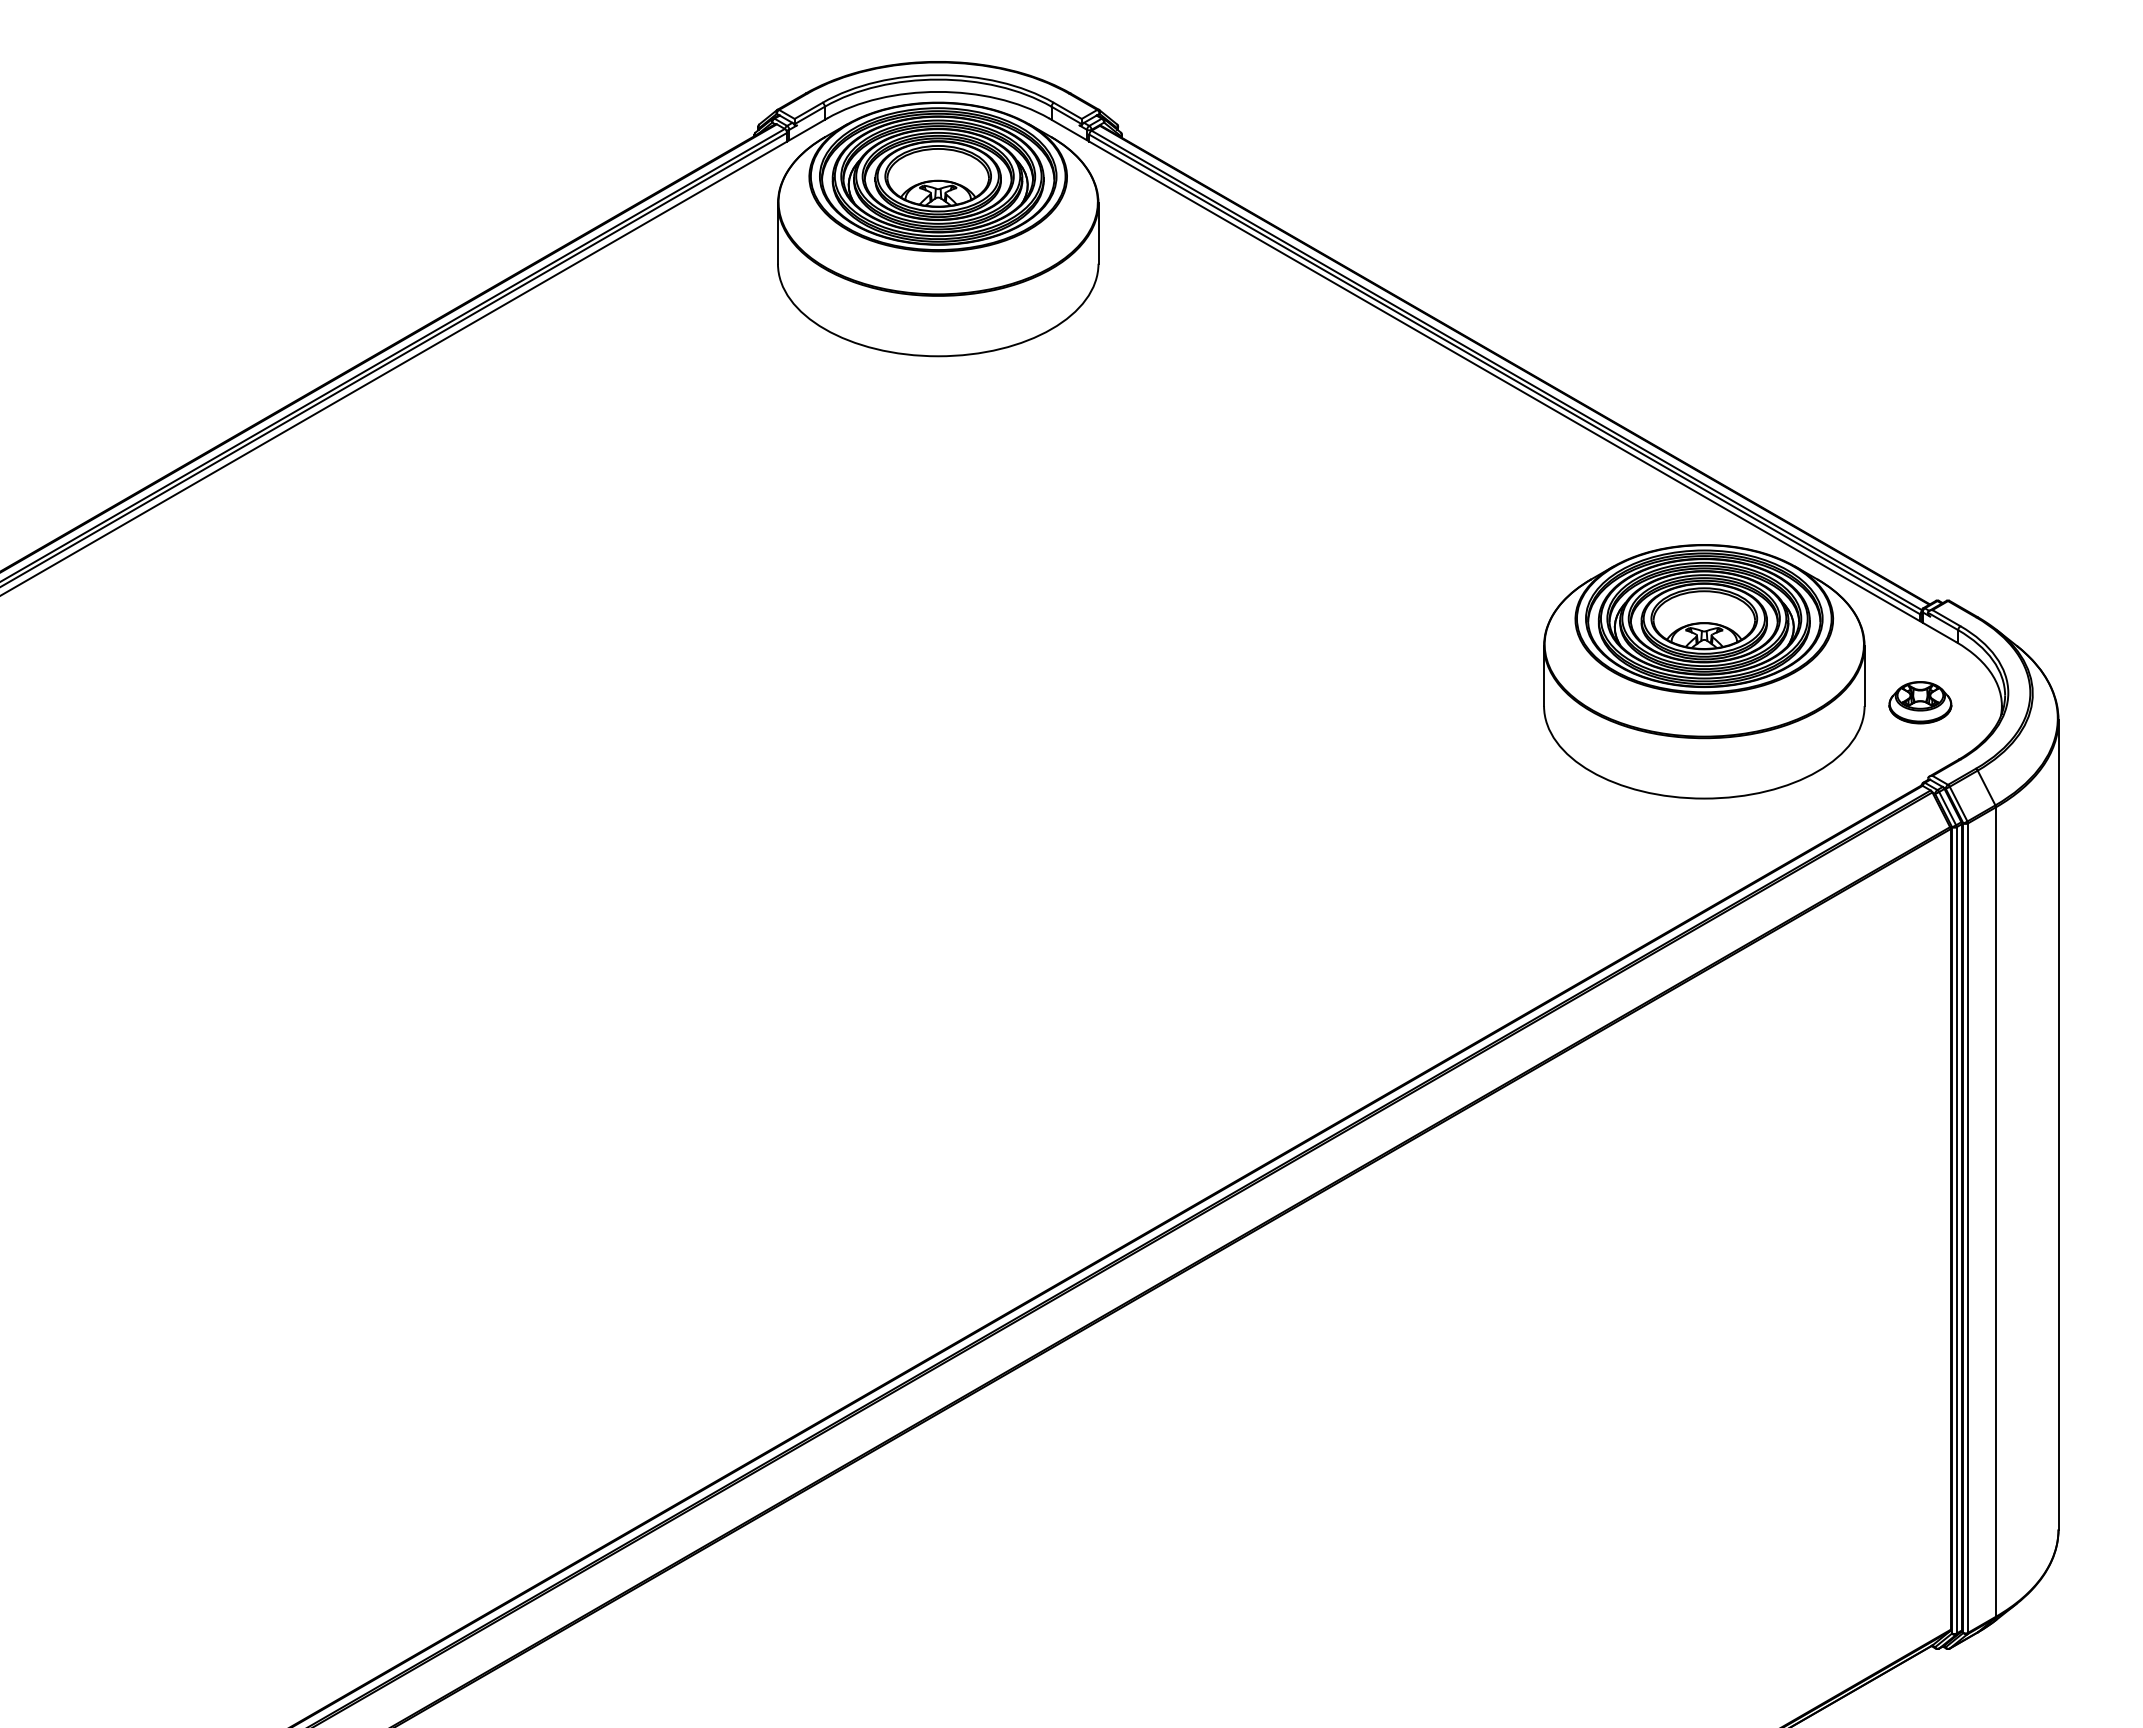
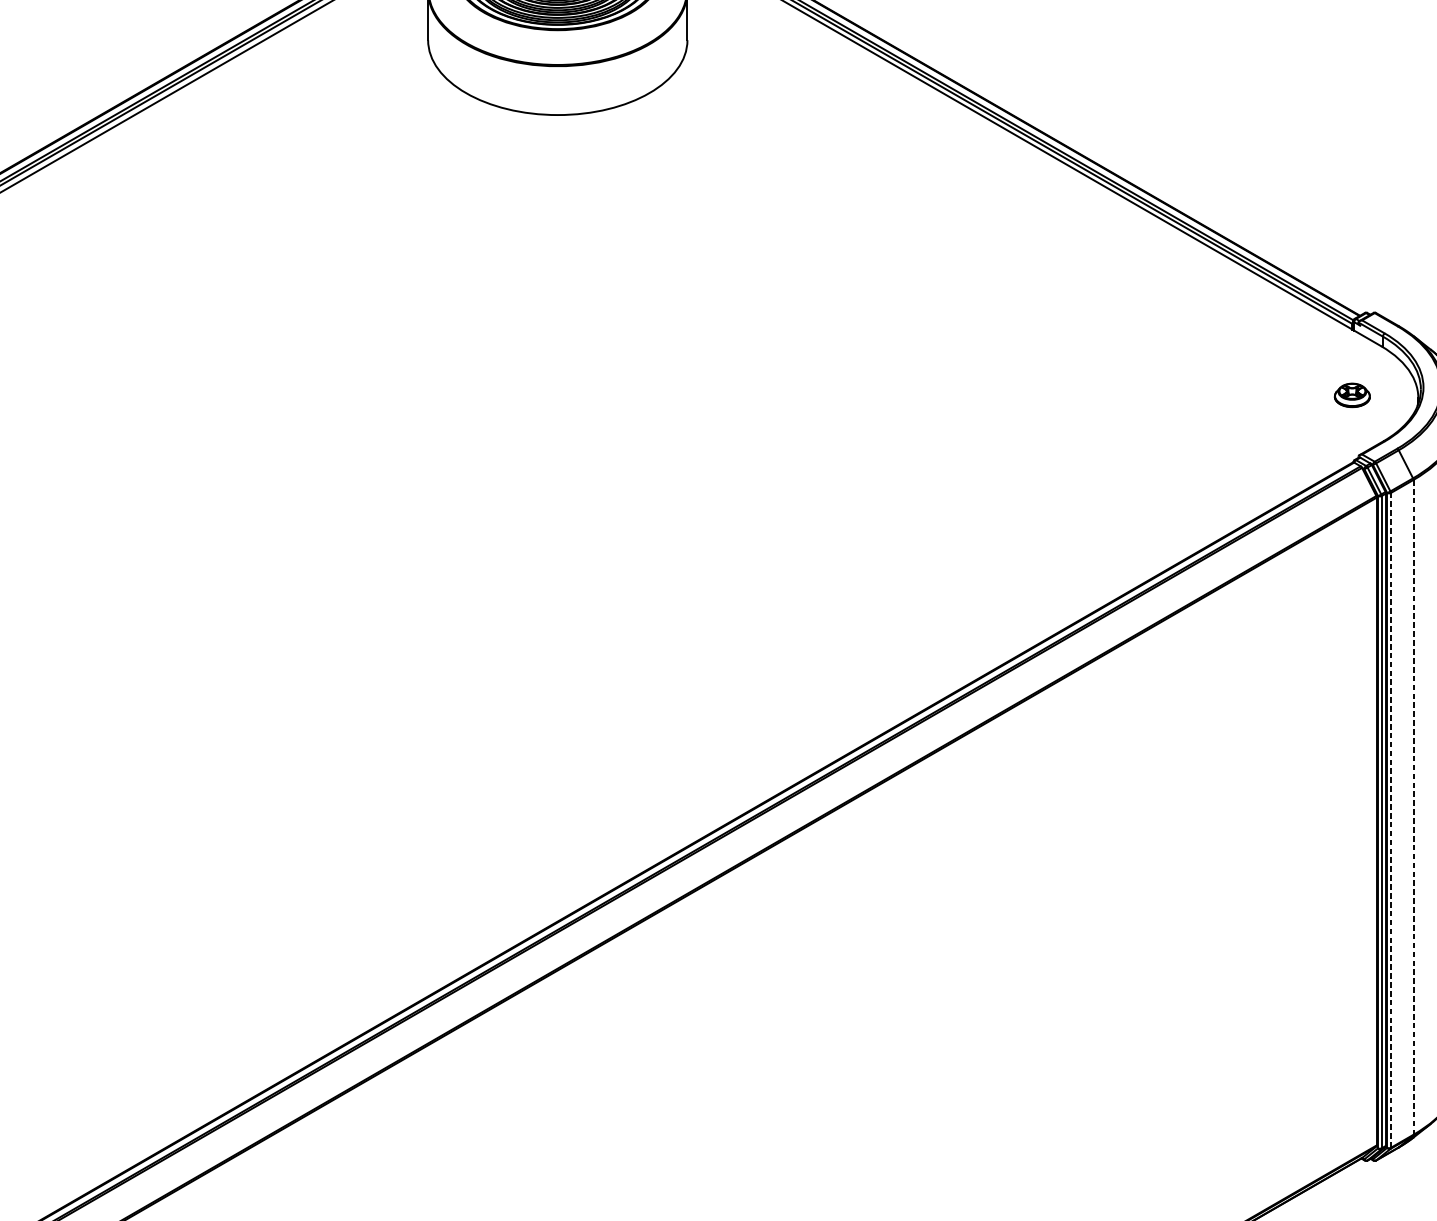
part: (1704, 671) -> (1177, 370), removed
part: (1920, 702) -> (1352, 395), size x0.7
line: (1995, 1212) -> (1413, 807), solid -> dashed
line: (1967, 1228) -> (1390, 820), solid -> dashed

